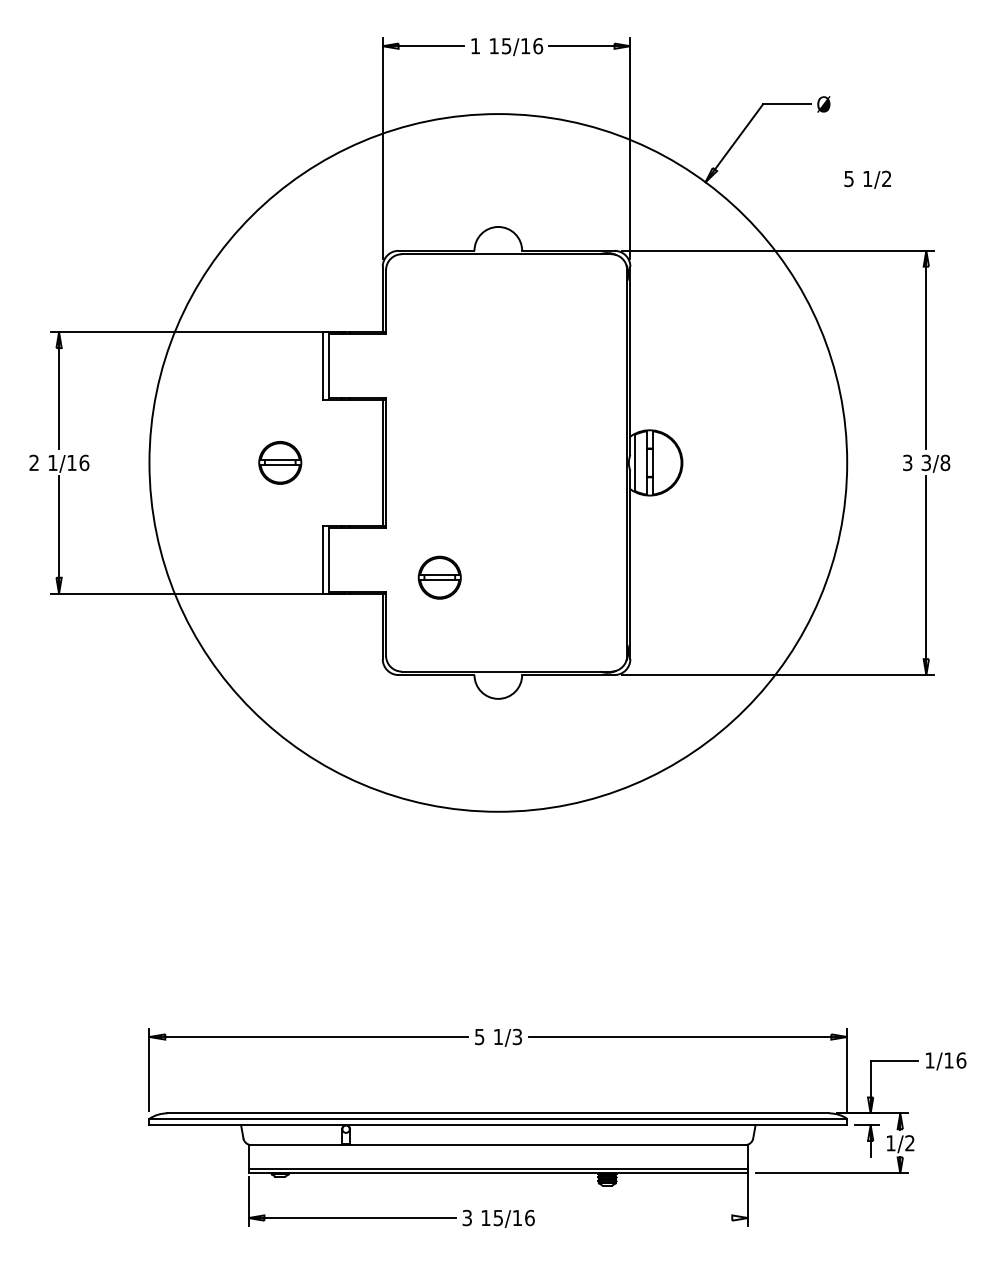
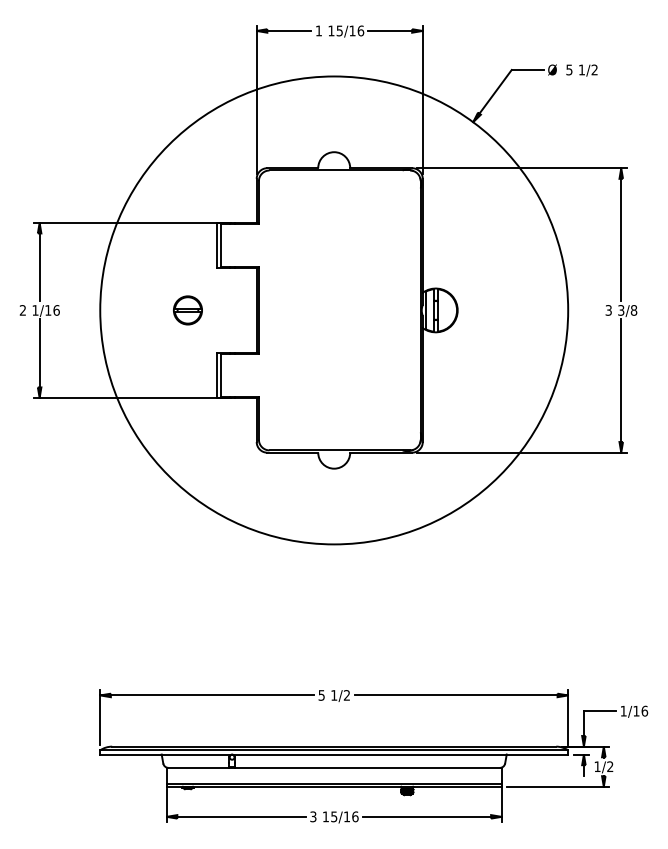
text: (867, 179) -> (581, 70), moved
part: (439, 577) -> (294, 387), removed
text: (518, 1037) -> (347, 695), 1/3 -> 1/2
line: (643, 1217) -> (431, 816), added

